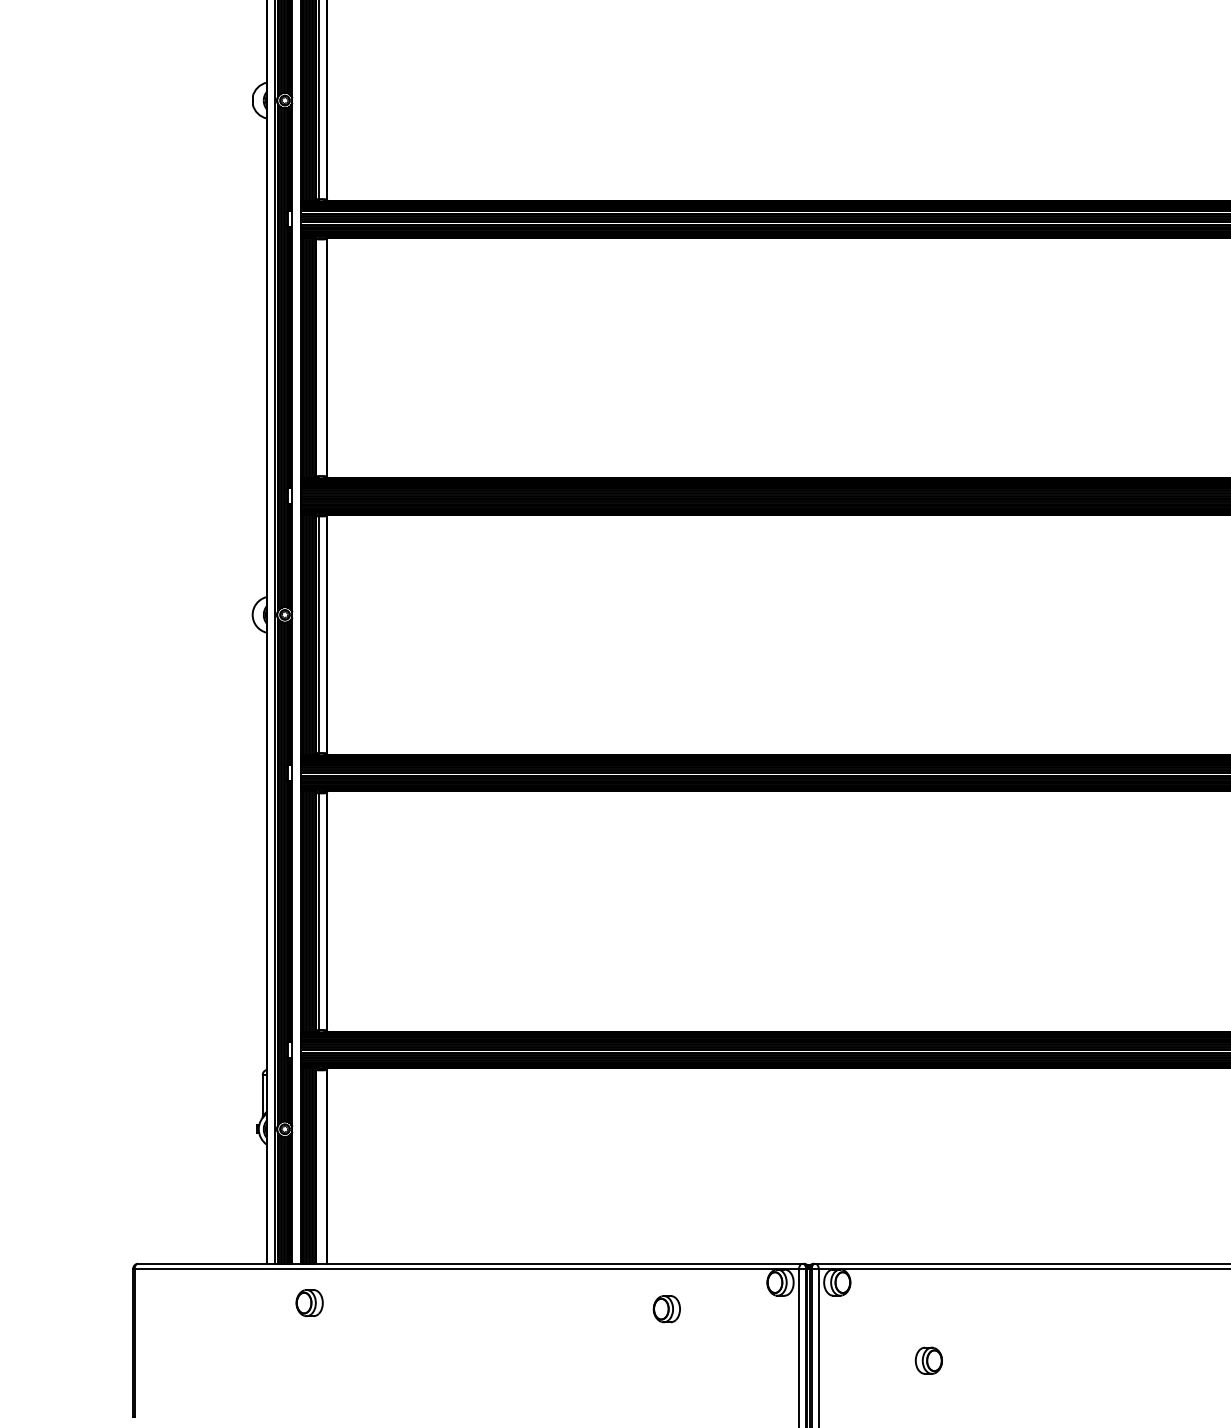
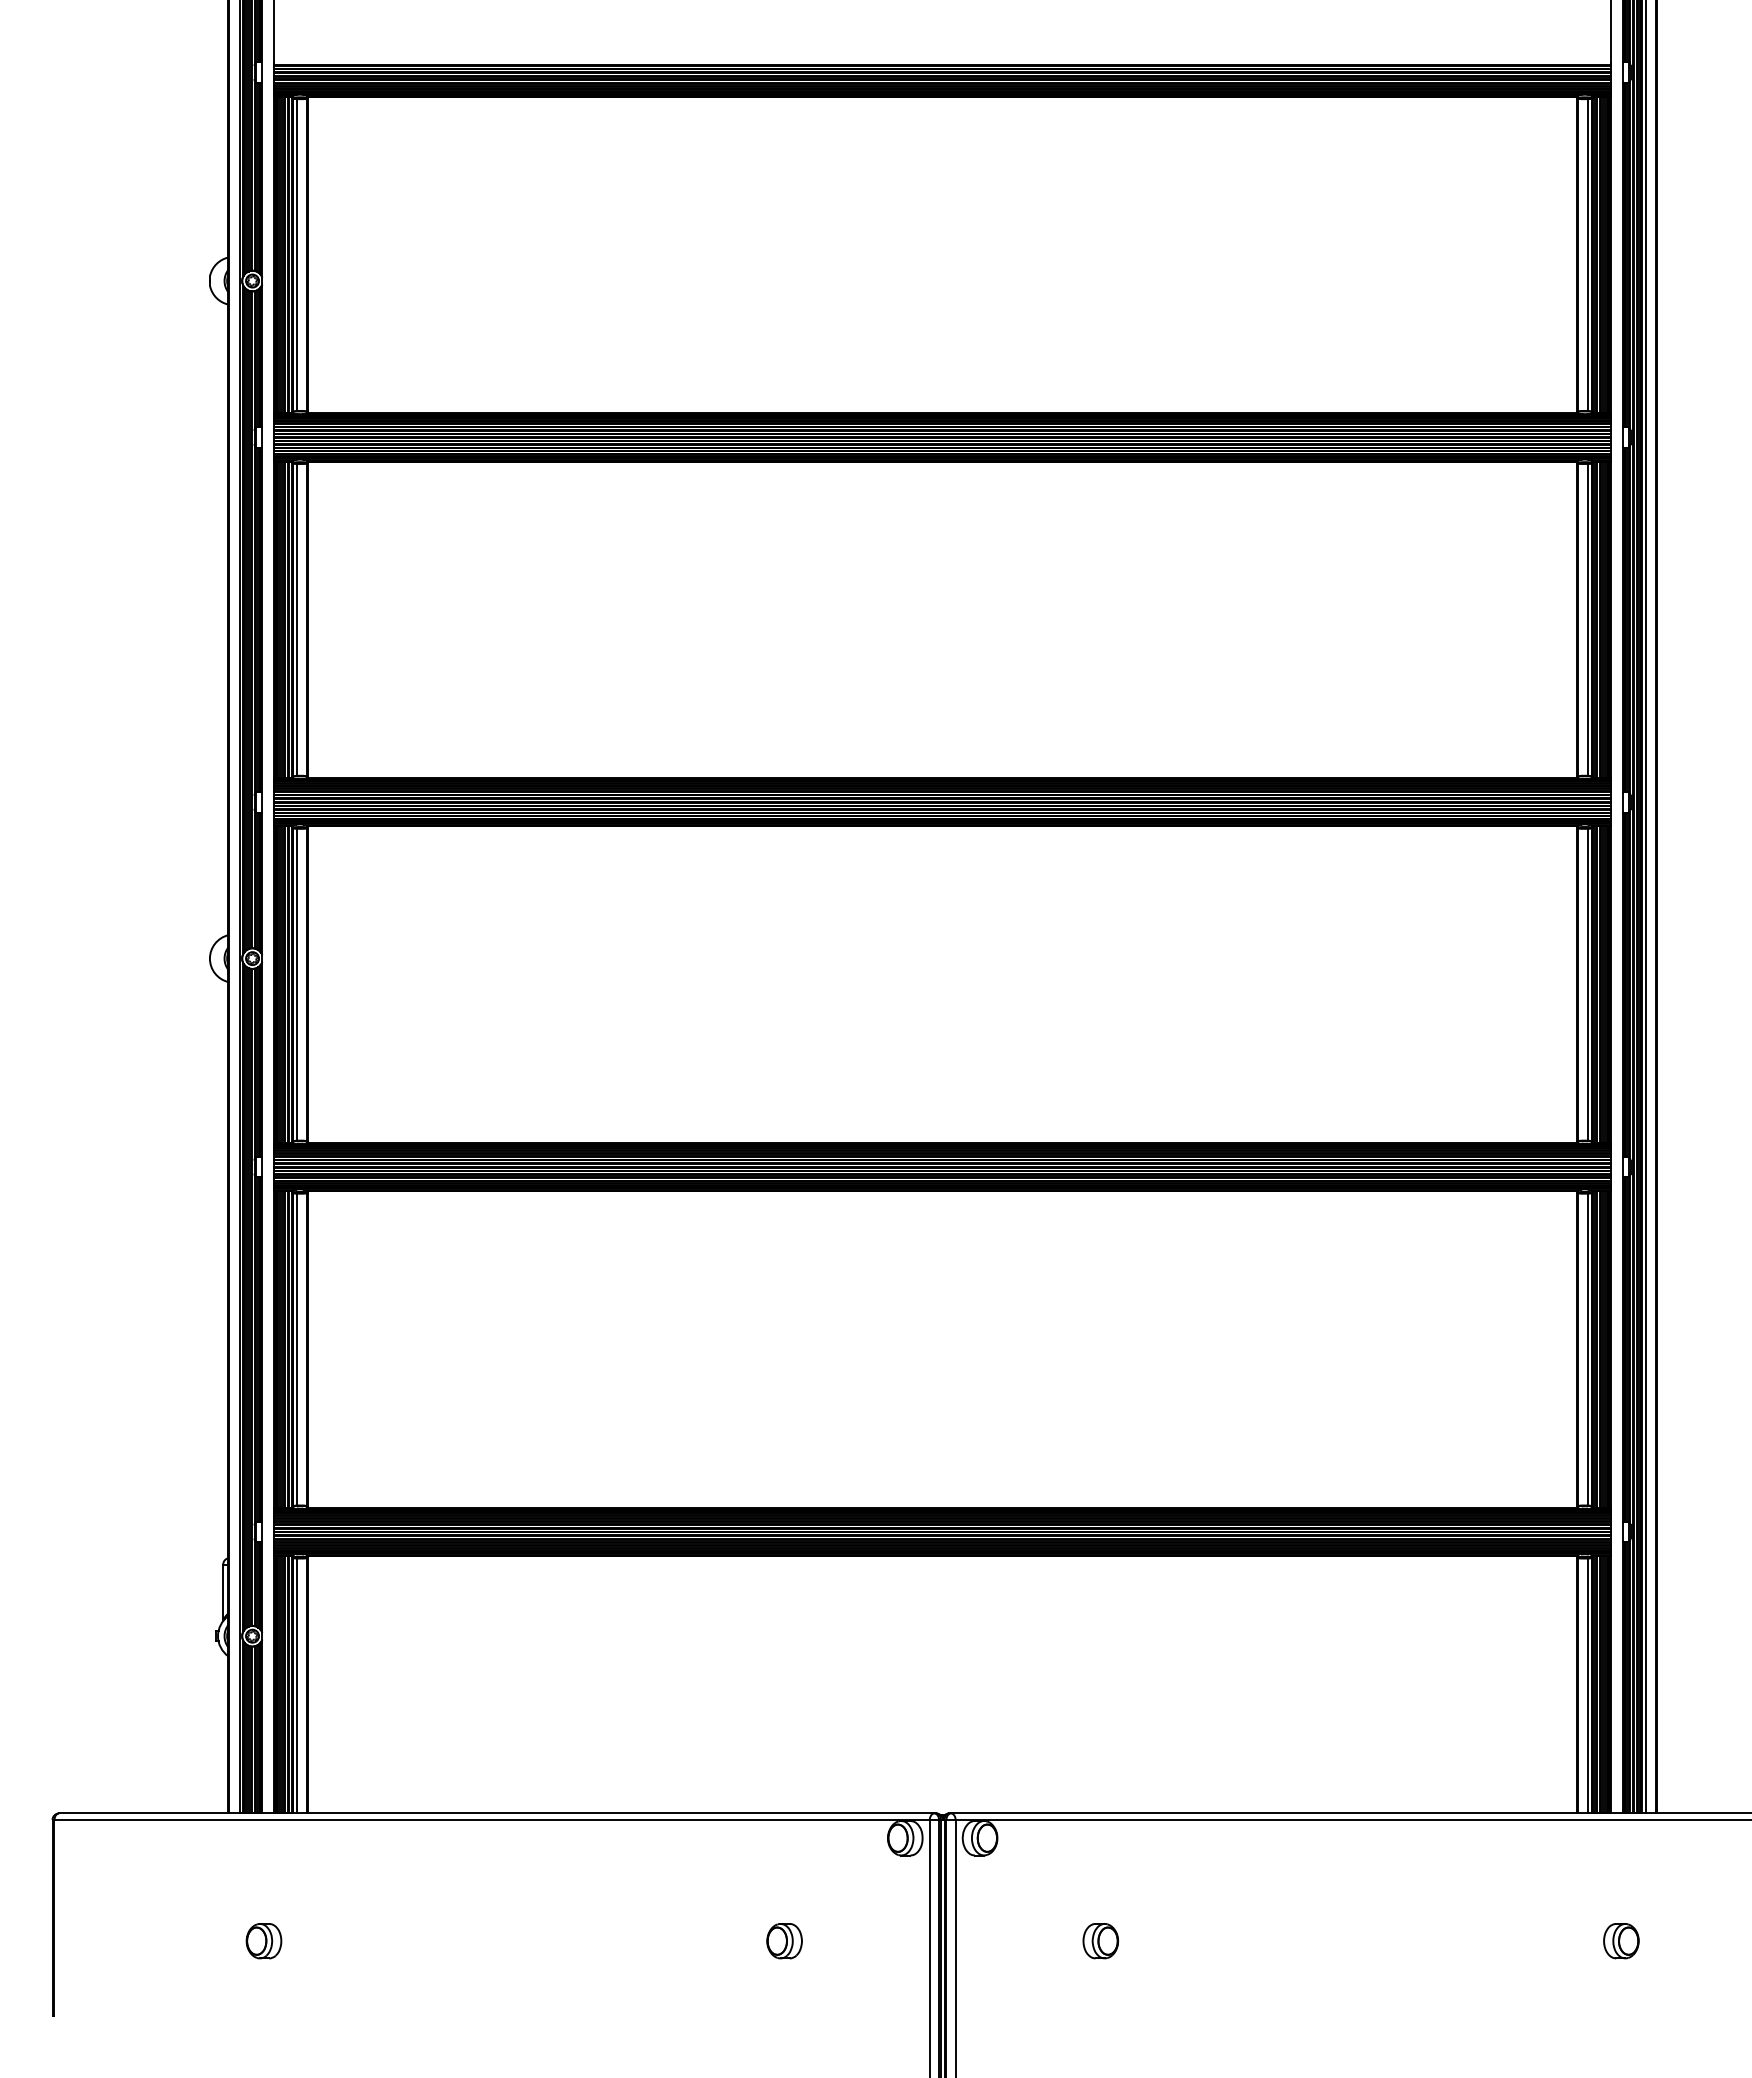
line: (318, 357) -> (296, 619), added
line: (318, 1166) -> (296, 1685), added
part: (309, 1303) -> (263, 1941), moved
part: (666, 1309) -> (784, 1941), moved

